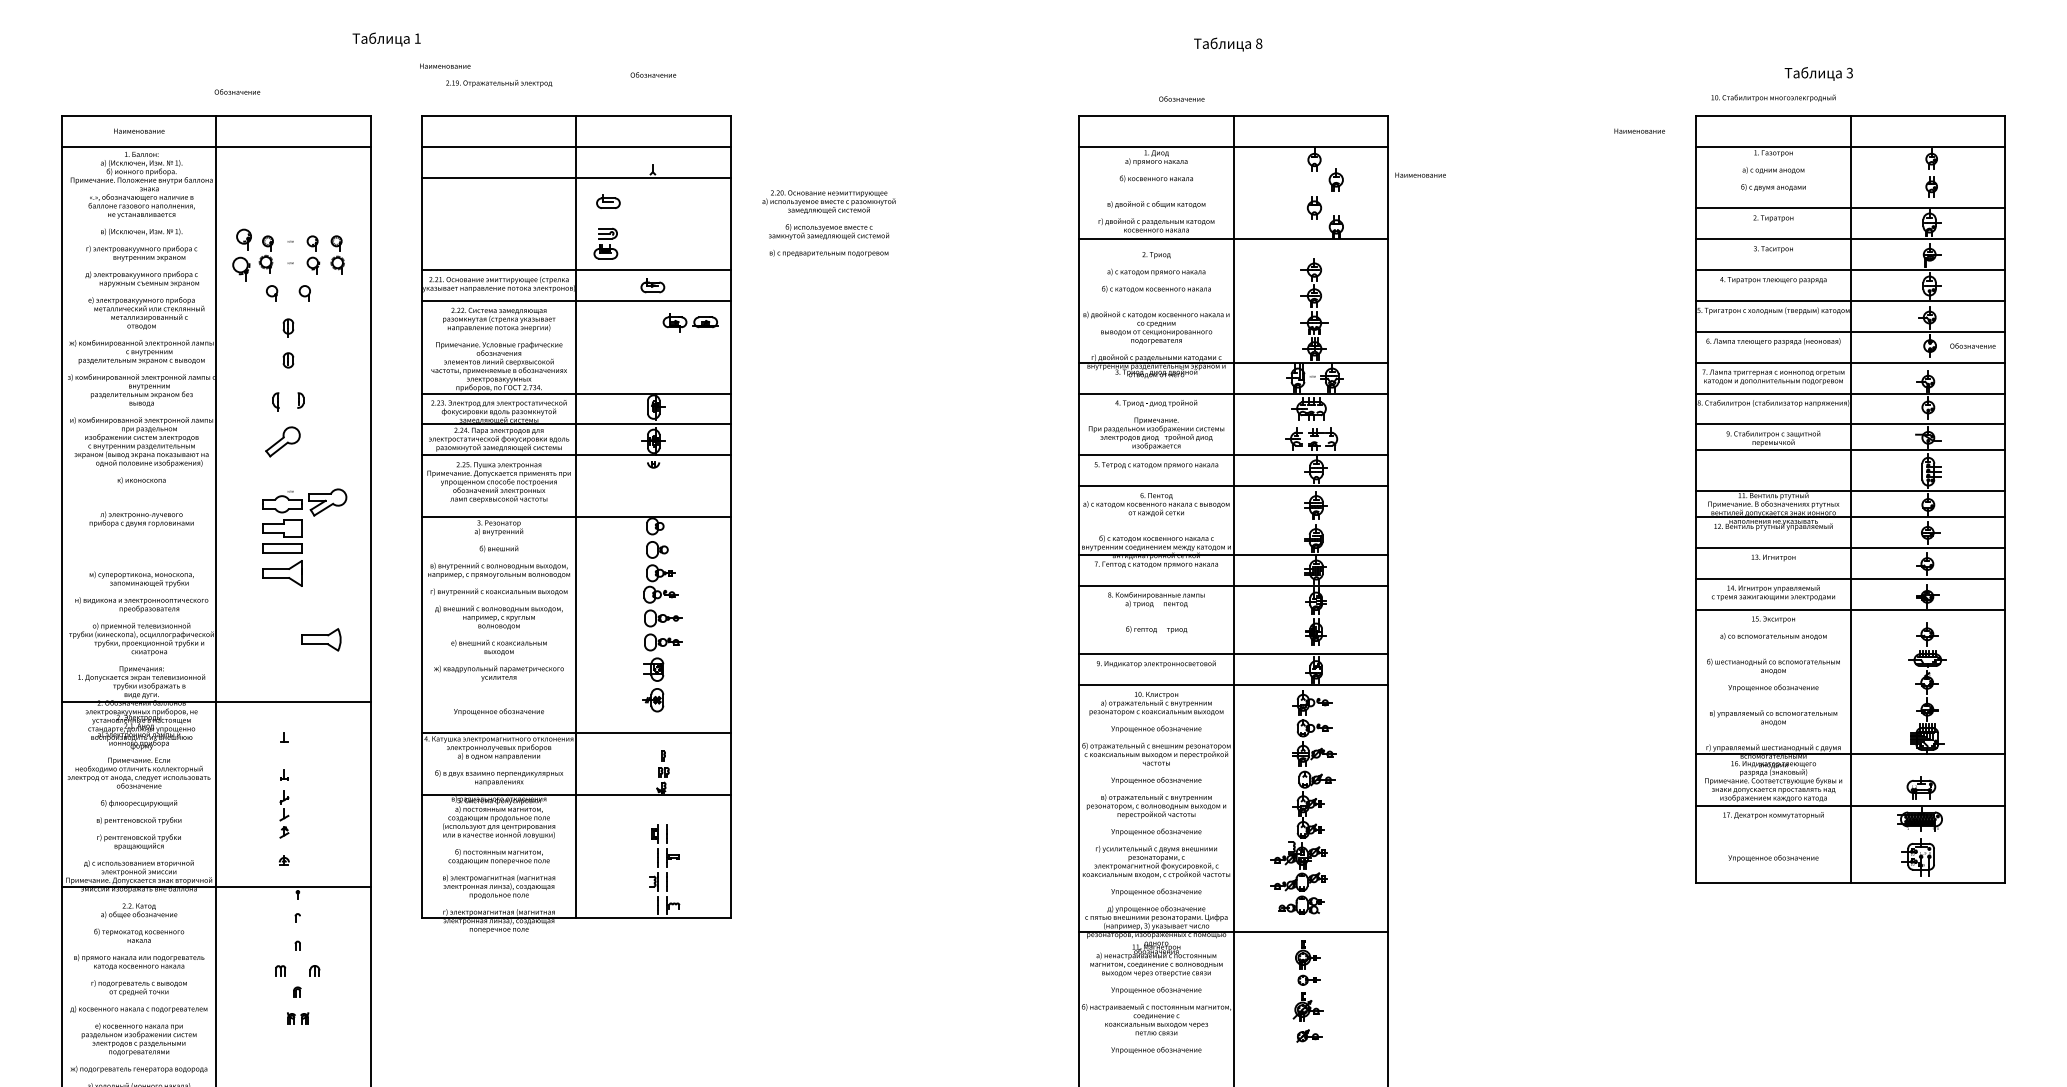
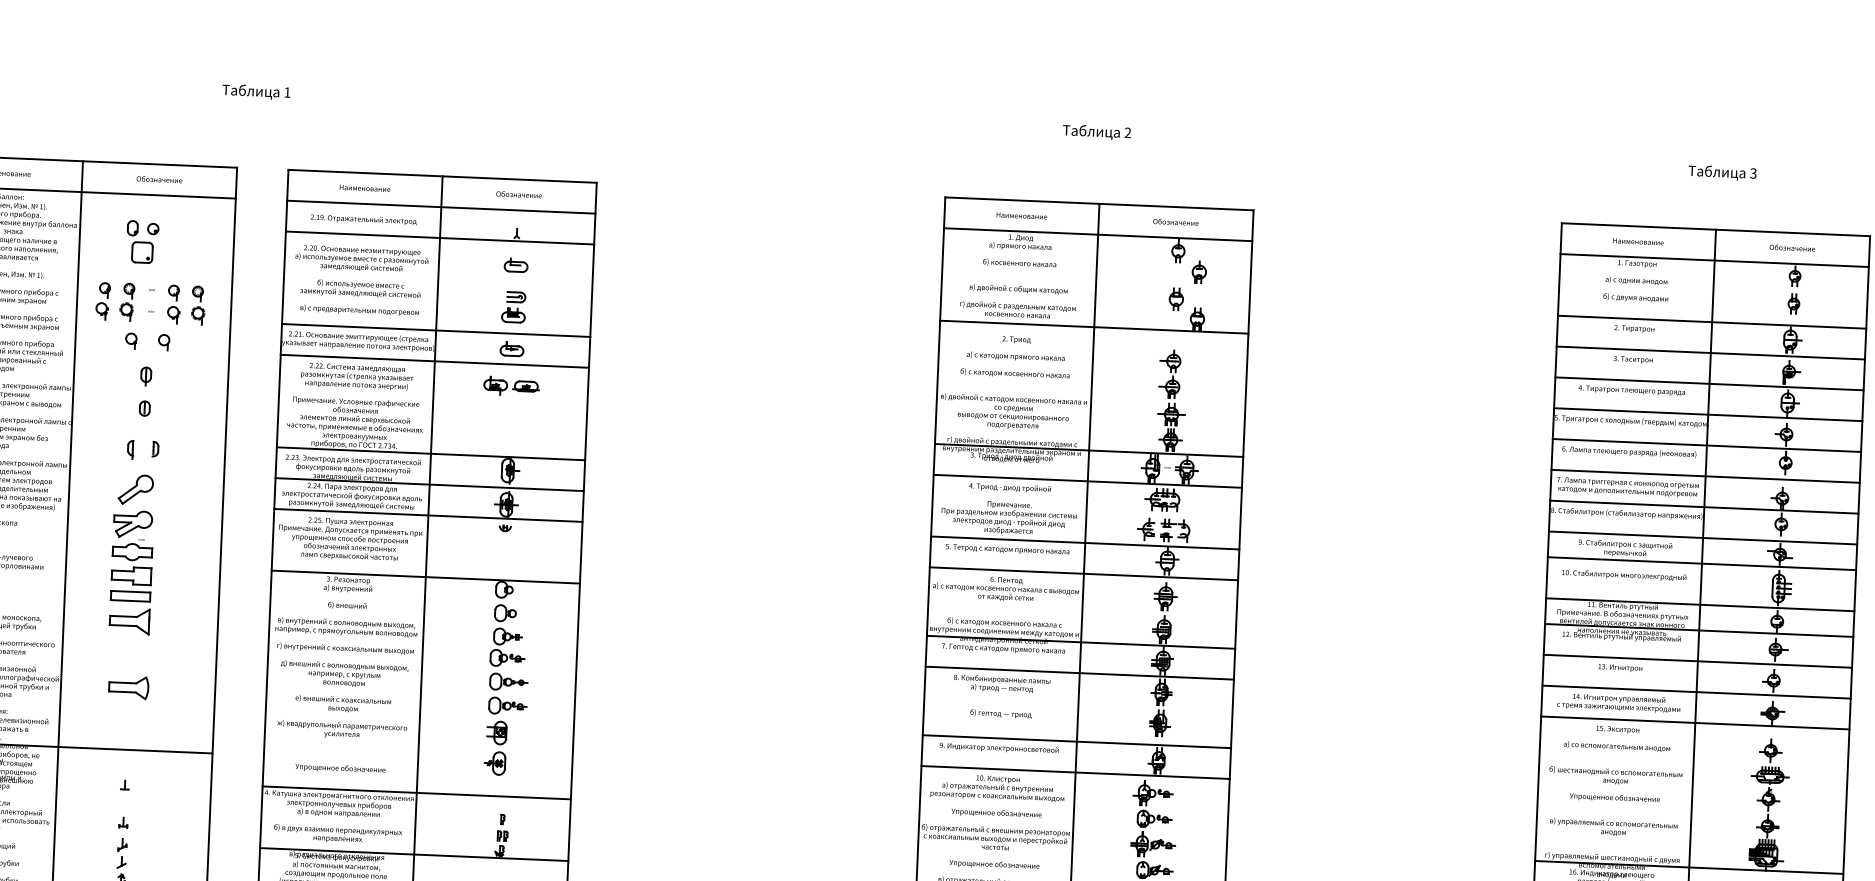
text: (1259, 43) -> (1128, 132), 8 -> 2
text: (445, 65) -> (365, 187), moved
text: (1818, 73) -> (1722, 172), moved
text: (653, 74) -> (519, 194), moved
text: (499, 83) -> (364, 219), moved
text: (237, 91) -> (159, 179), moved
text: (1773, 97) -> (1624, 574), moved
text: (1181, 98) -> (1175, 221), moved
text: (1639, 130) -> (1638, 241), moved
text: (1420, 174) -> (1021, 215), moved
part: (279, 193) -> (142, 241), added
part: (608, 201) -> (516, 265), moved
text: (828, 223) -> (360, 280), moved
part: (605, 243) -> (513, 307), moved
part: (242, 254) -> (103, 300), size x0.71
part: (690, 322) -> (511, 386), moved
text: (1972, 345) -> (1792, 247), moved
part: (327, 502) -> (133, 524), moved
part: (321, 639) -> (129, 687), moved

